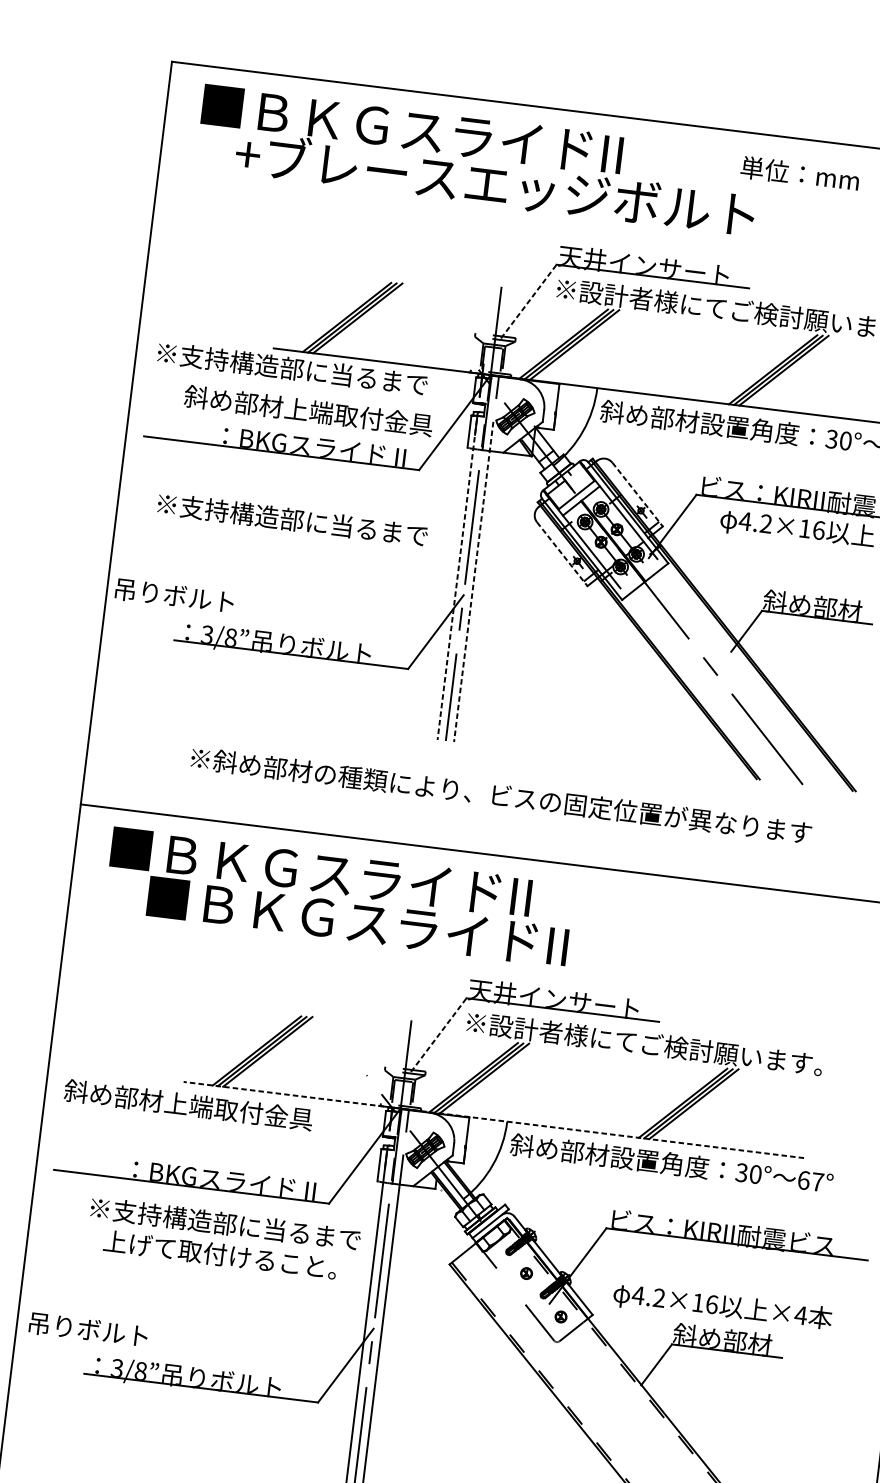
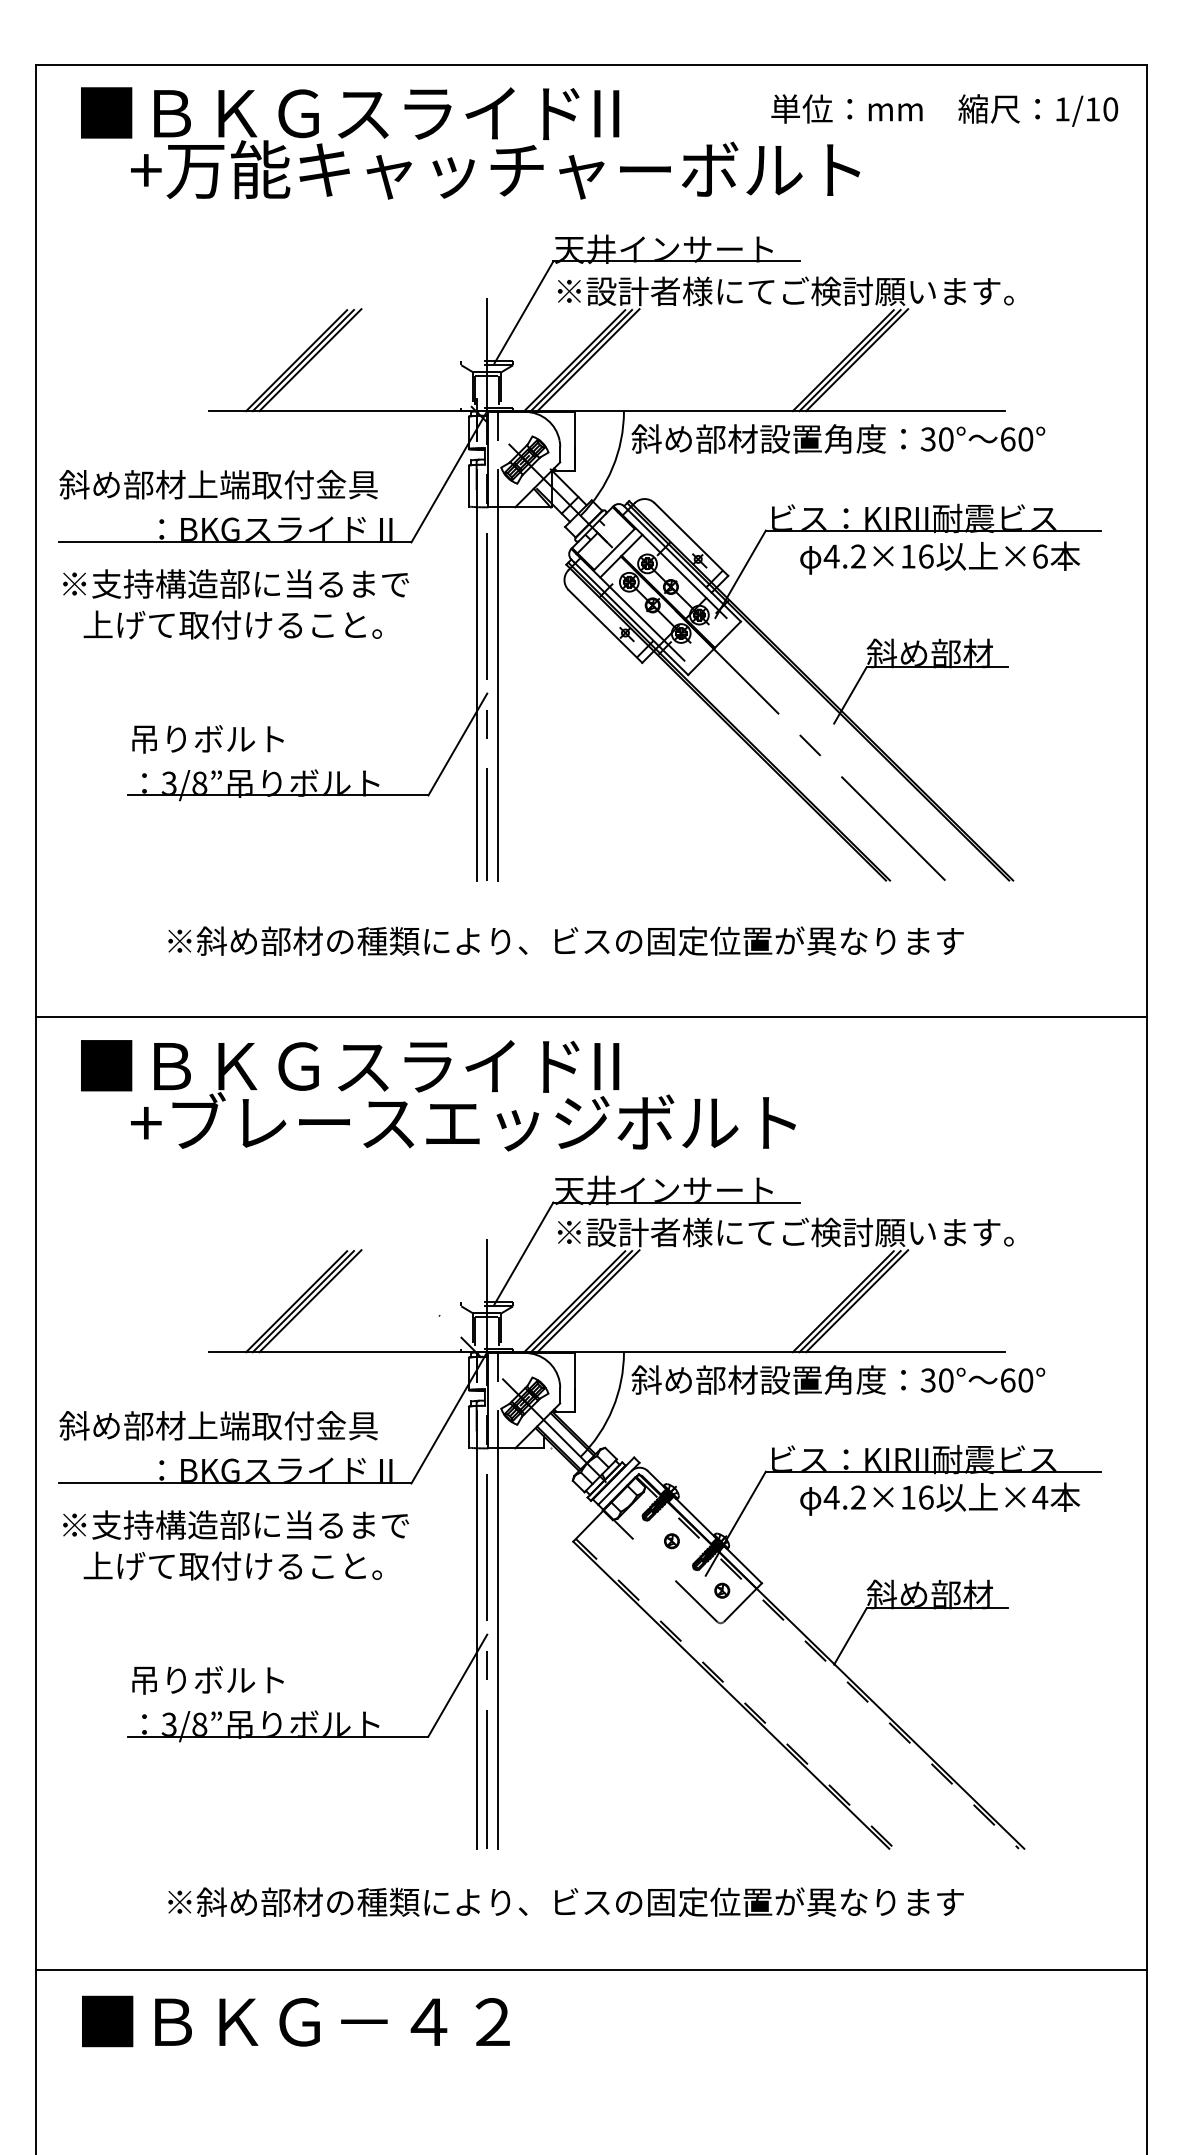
text: (534, 189) -> (513, 169), +ブレースエッジボルト -> +万能キャッチャーボルト
line: (528, 301) -> (523, 312), dashed -> solid
text: (292, 368) -> (235, 583), moved
text: (308, 410) -> (218, 484), moved
line: (637, 494) -> (691, 539), dashed -> solid
text: (291, 519) -> (257, 624), ※支持構造部に当るまで -> 上げて取付けること。
line: (562, 554) -> (605, 626), dashed -> solid
line: (457, 580) -> (476, 675), dashed -> solid
line: (473, 582) -> (497, 675), dashed -> solid
text: (174, 596) -> (207, 739), moved
text: (404, 926) -> (463, 1121), ■ＢＫＧスライドII -> +ブレースエッジボルト
line: (438, 1035) -> (523, 1253), dashed -> solid
text: (188, 1104) -> (218, 1425), moved
line: (493, 1120) -> (606, 1352), dashed -> solid
text: (817, 1182) -> (1025, 1380), 67° -> 60°
text: (225, 1223) -> (235, 1524), moved
text: (220, 1254) -> (232, 1565), moved
text: (723, 1306) -> (940, 1498), moved
text: (88, 1329) -> (207, 1680), moved

